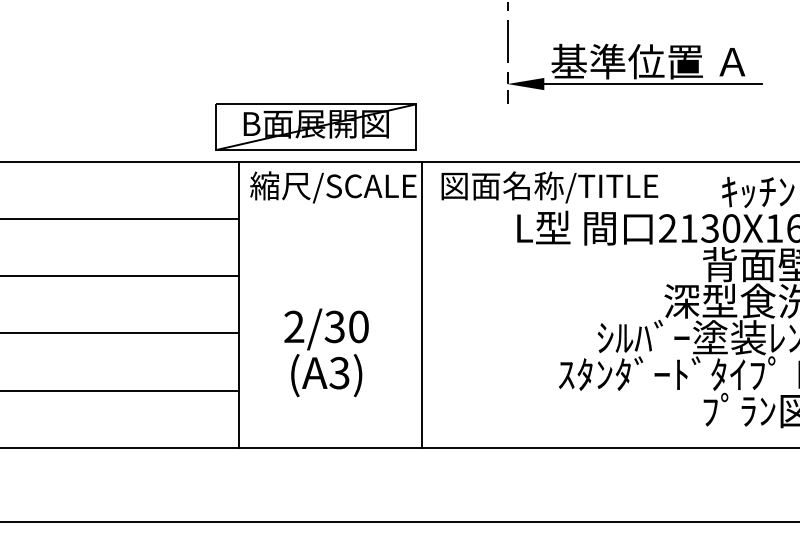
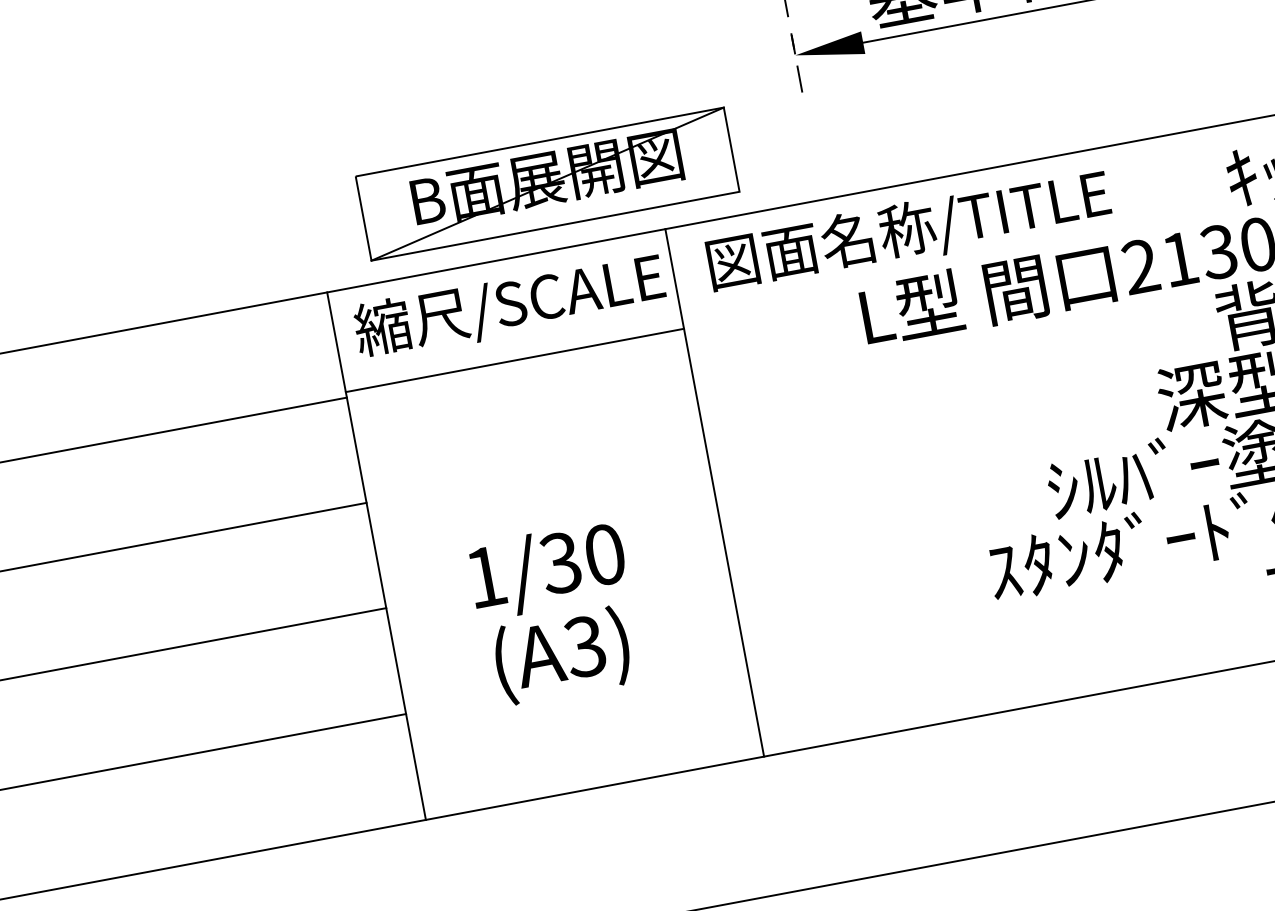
part: (315, 126) -> (546, 183), moved
line: (330, 216) -> (514, 360), added
text: (294, 326) -> (486, 576), 2/30 -> 1/30

